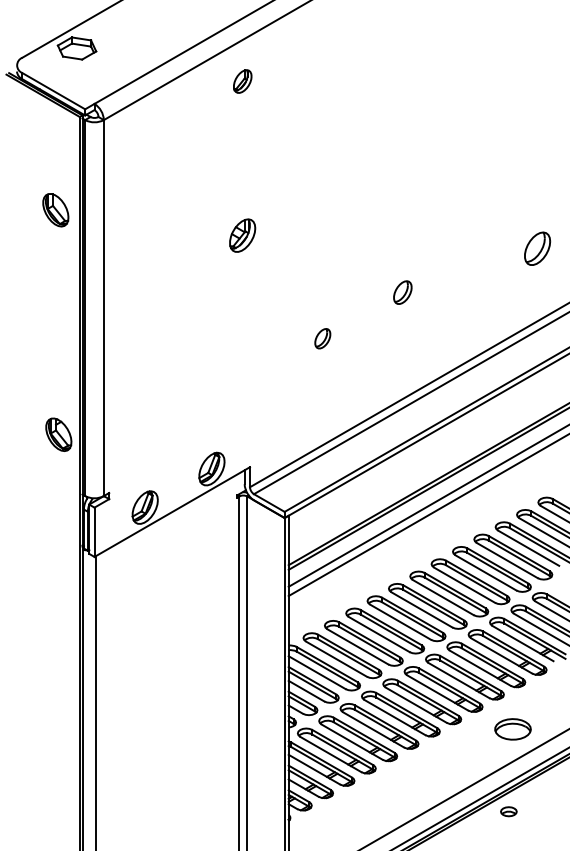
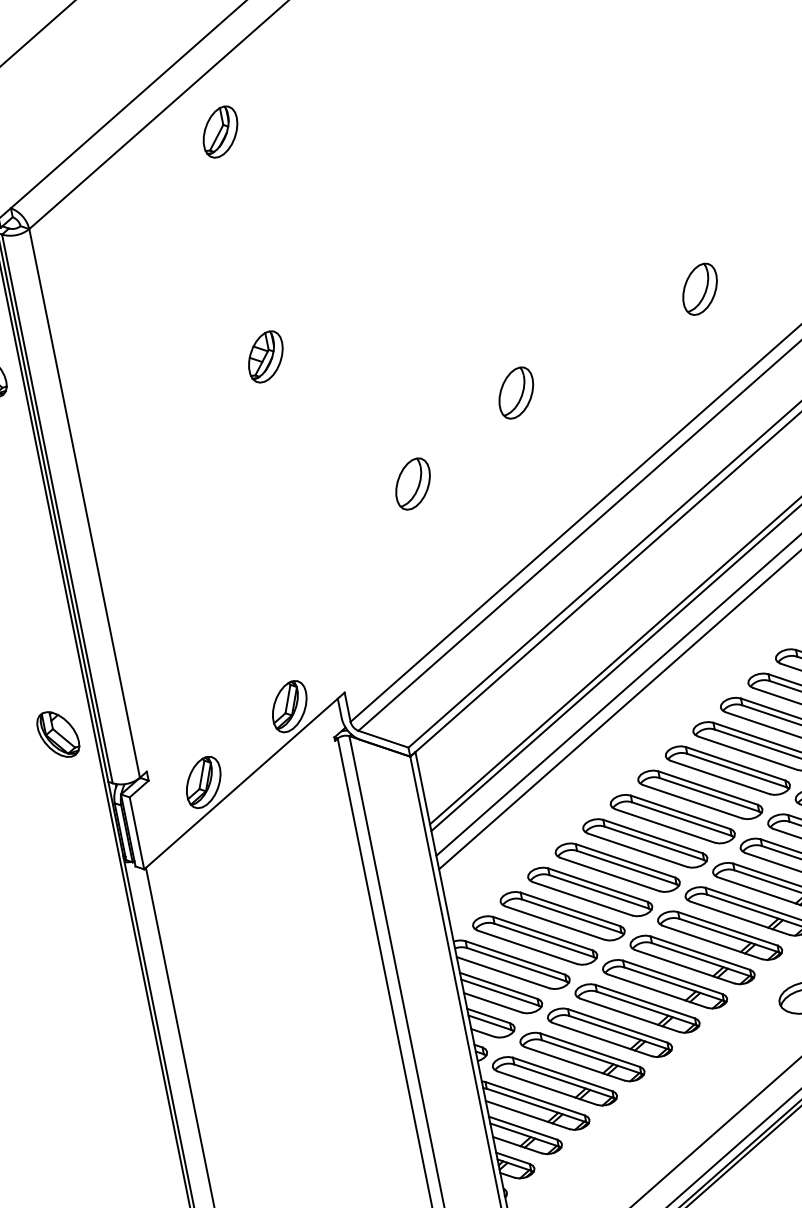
part: (242, 81) -> (220, 131), size x1.43
part: (402, 292) -> (515, 392), size x1.43
part: (322, 338) -> (412, 483), size x1.67
part: (58, 434) -> (57, 734), moved

